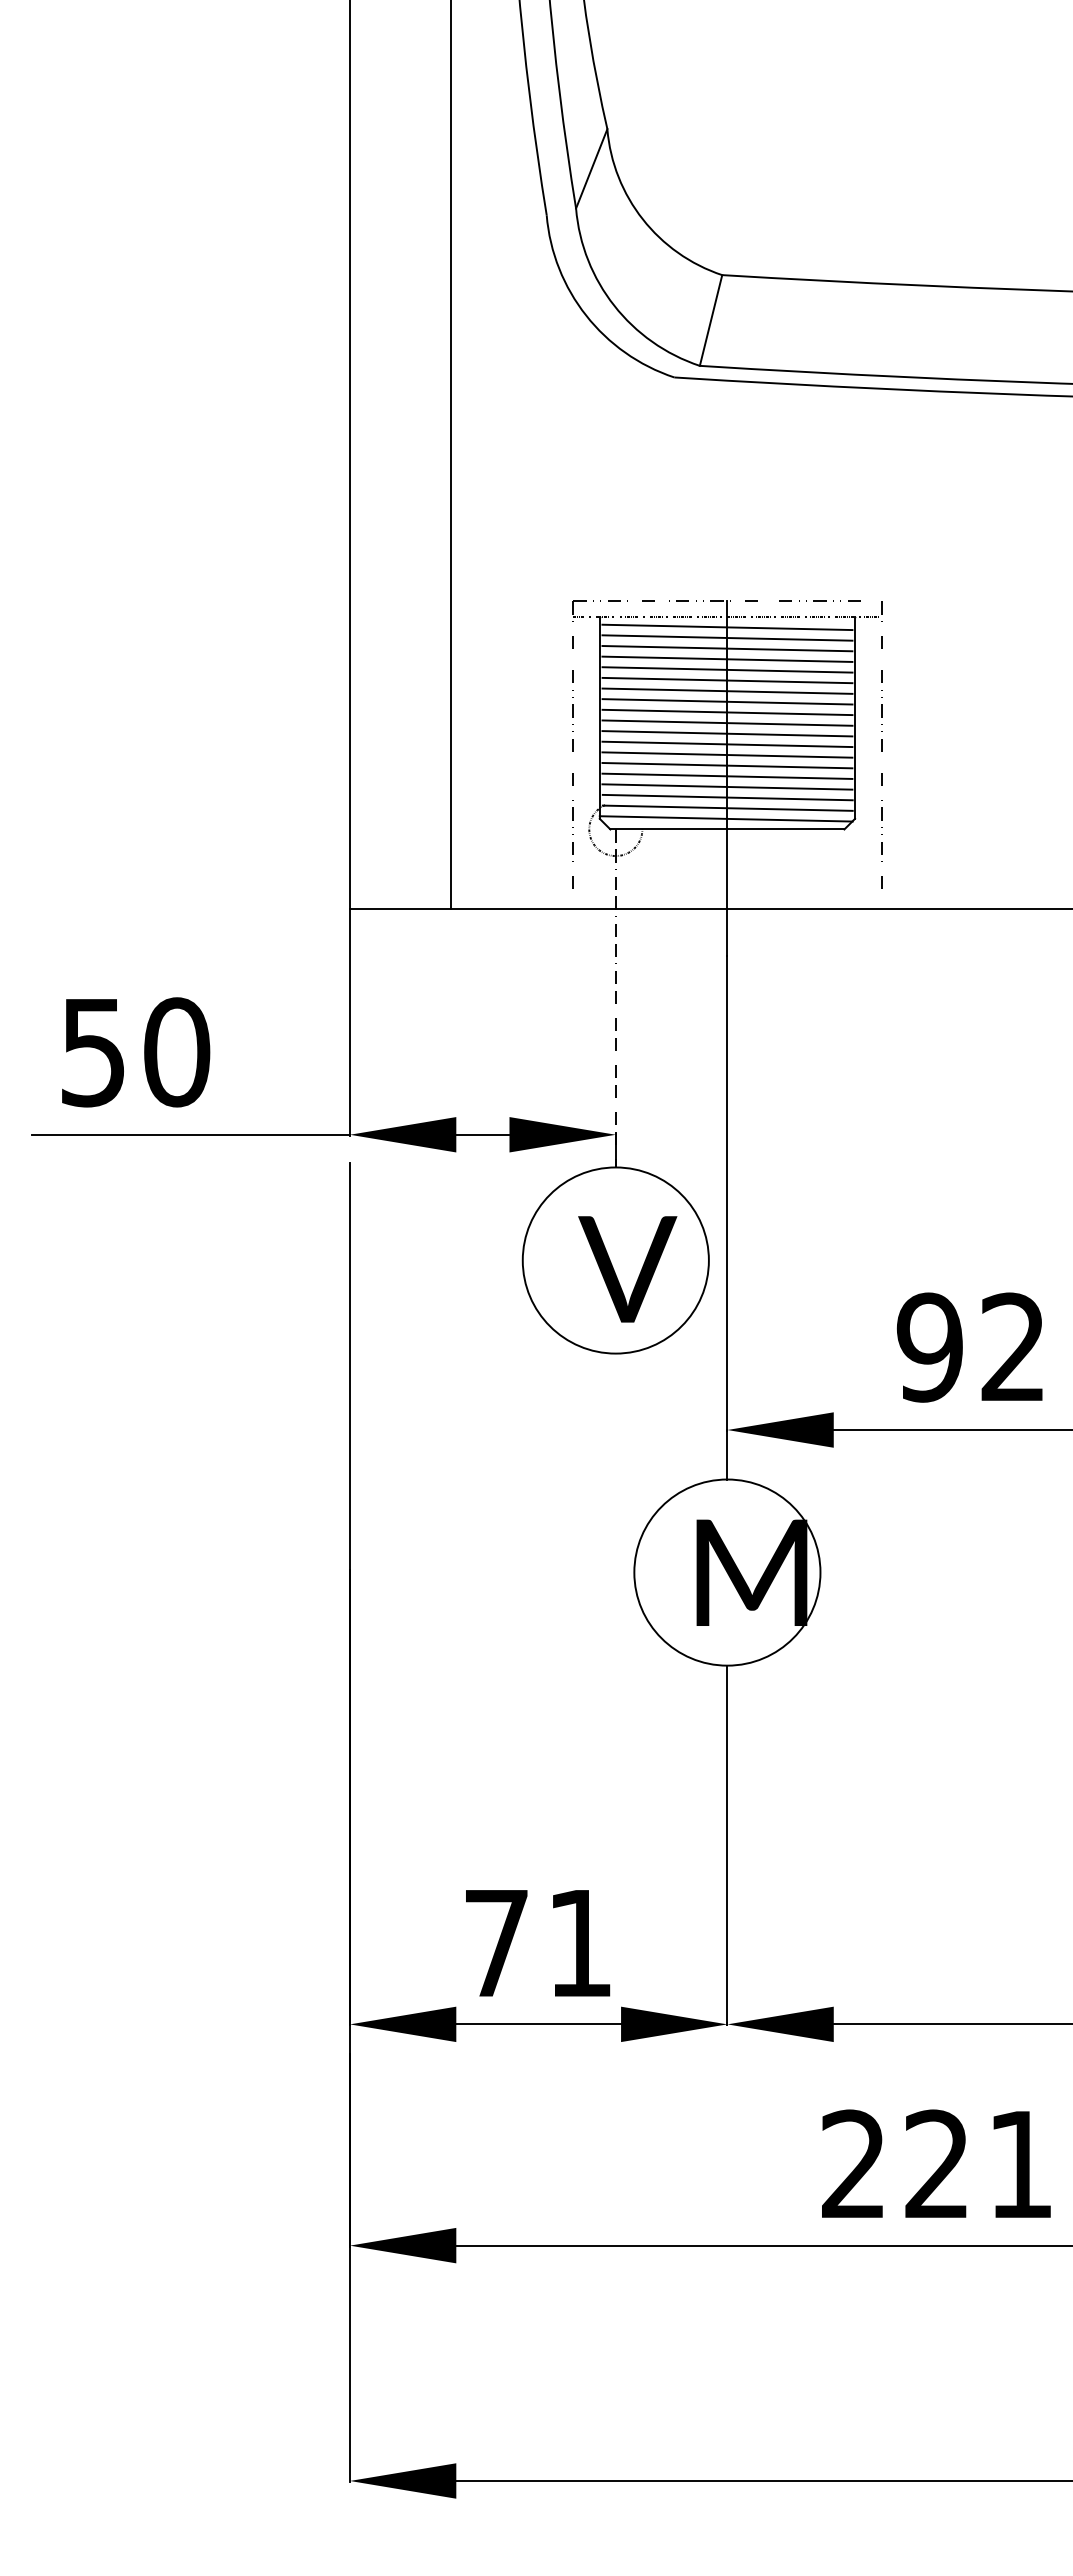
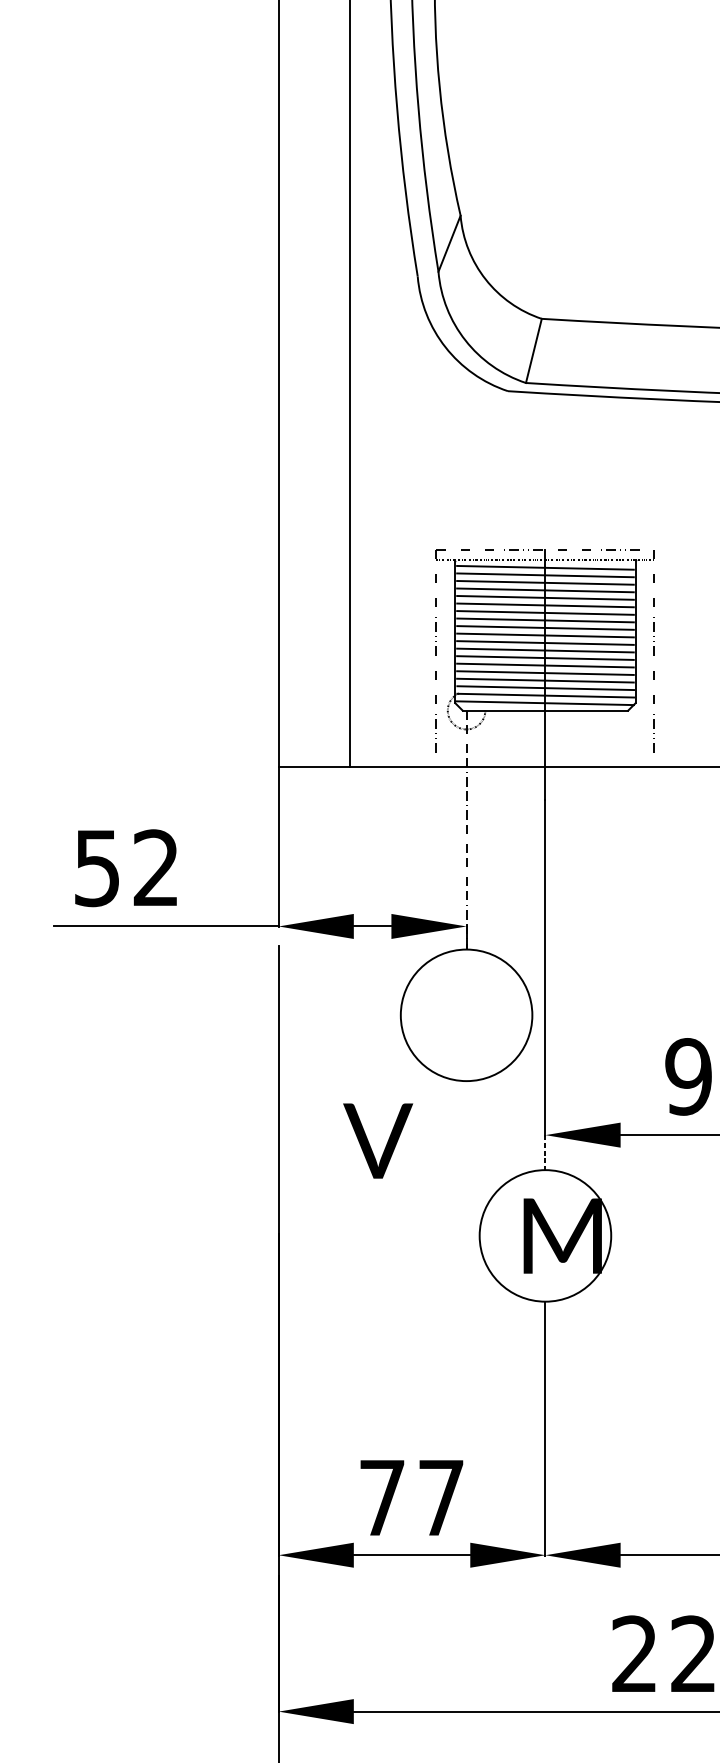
text: (177, 1052) -> (156, 868), 50 -> 52
text: (627, 1269) -> (378, 1141), moved
line: (727, 1454) -> (545, 1152), solid -> dashed
text: (579, 1943) -> (440, 1498), 71 -> 77

